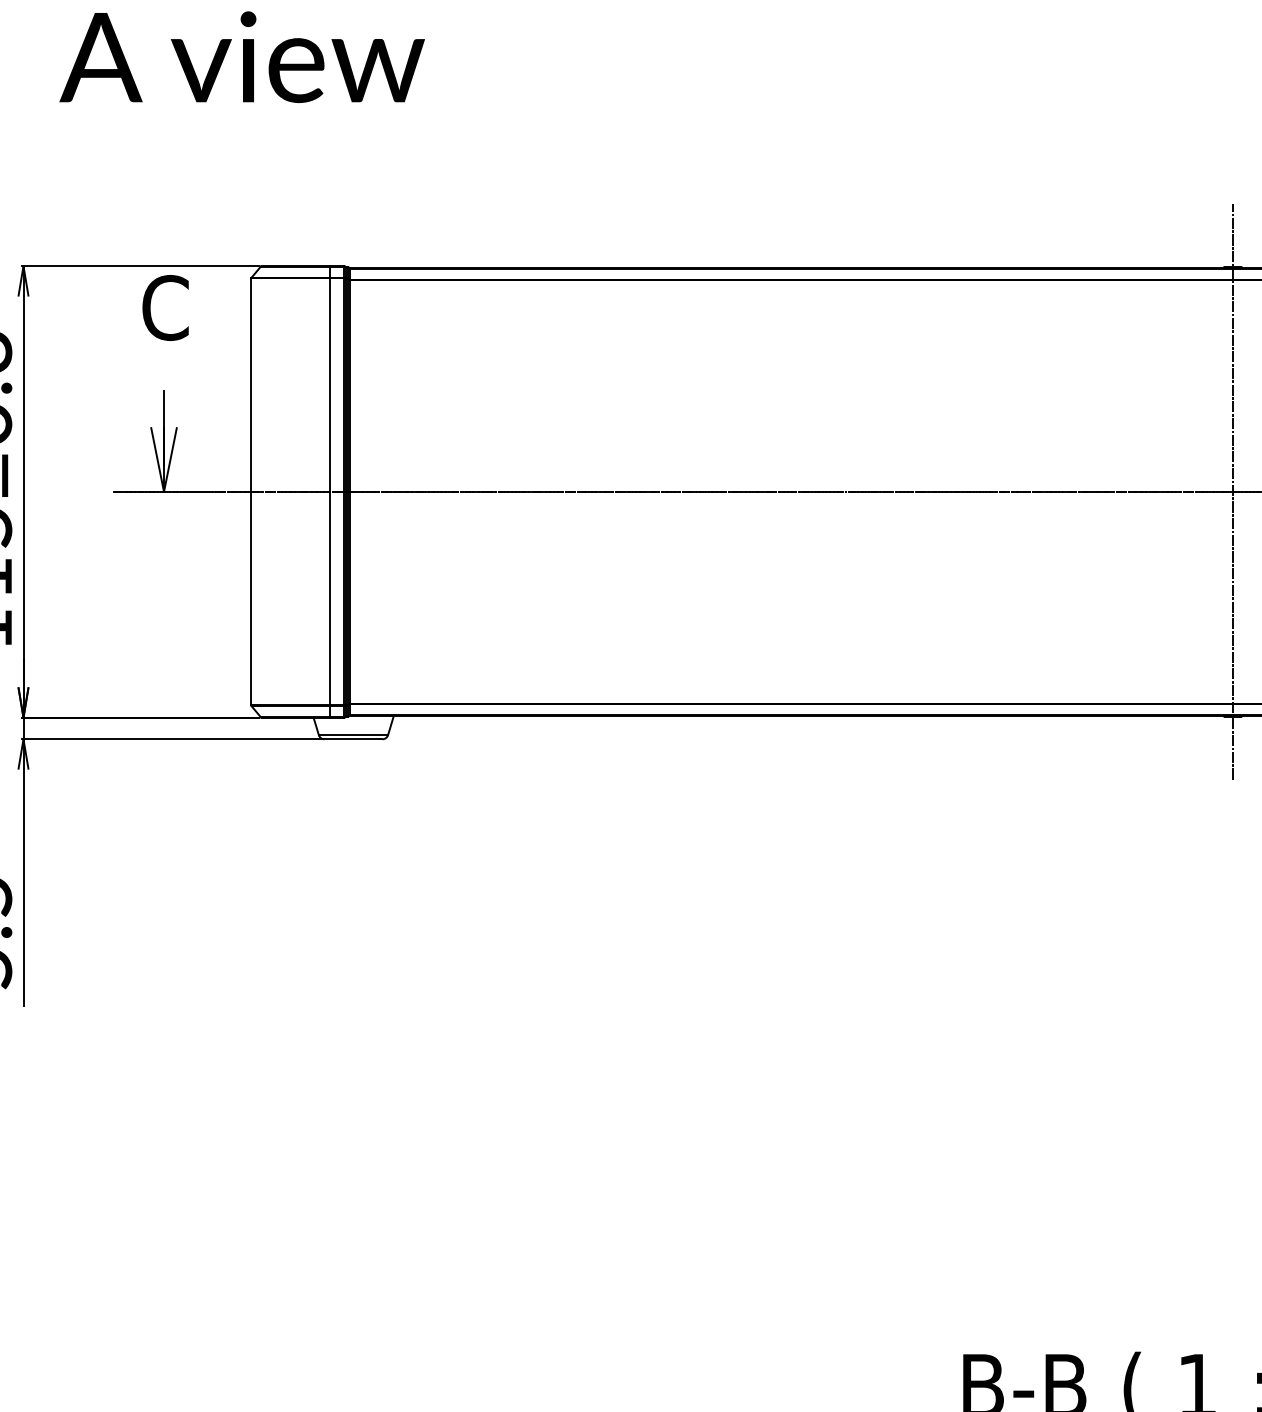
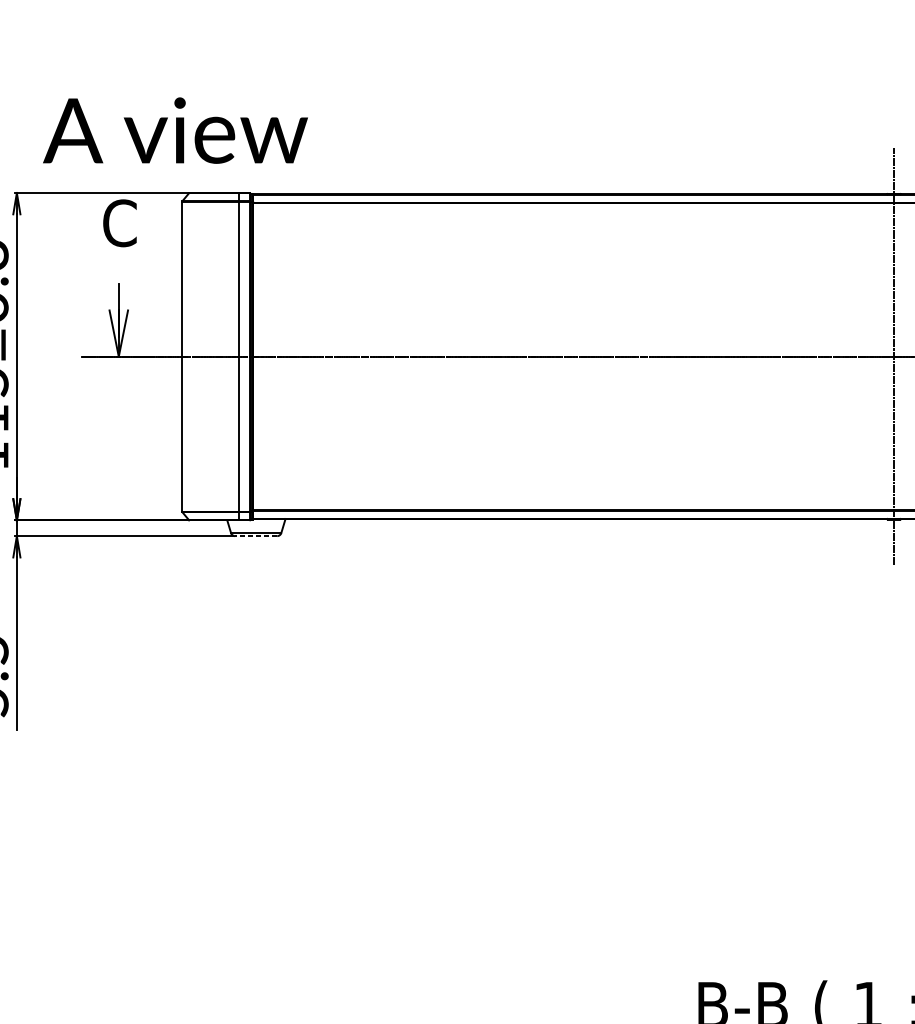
text: (241, 56) -> (174, 130), moved
line: (353, 739) -> (256, 536), solid -> dashed

